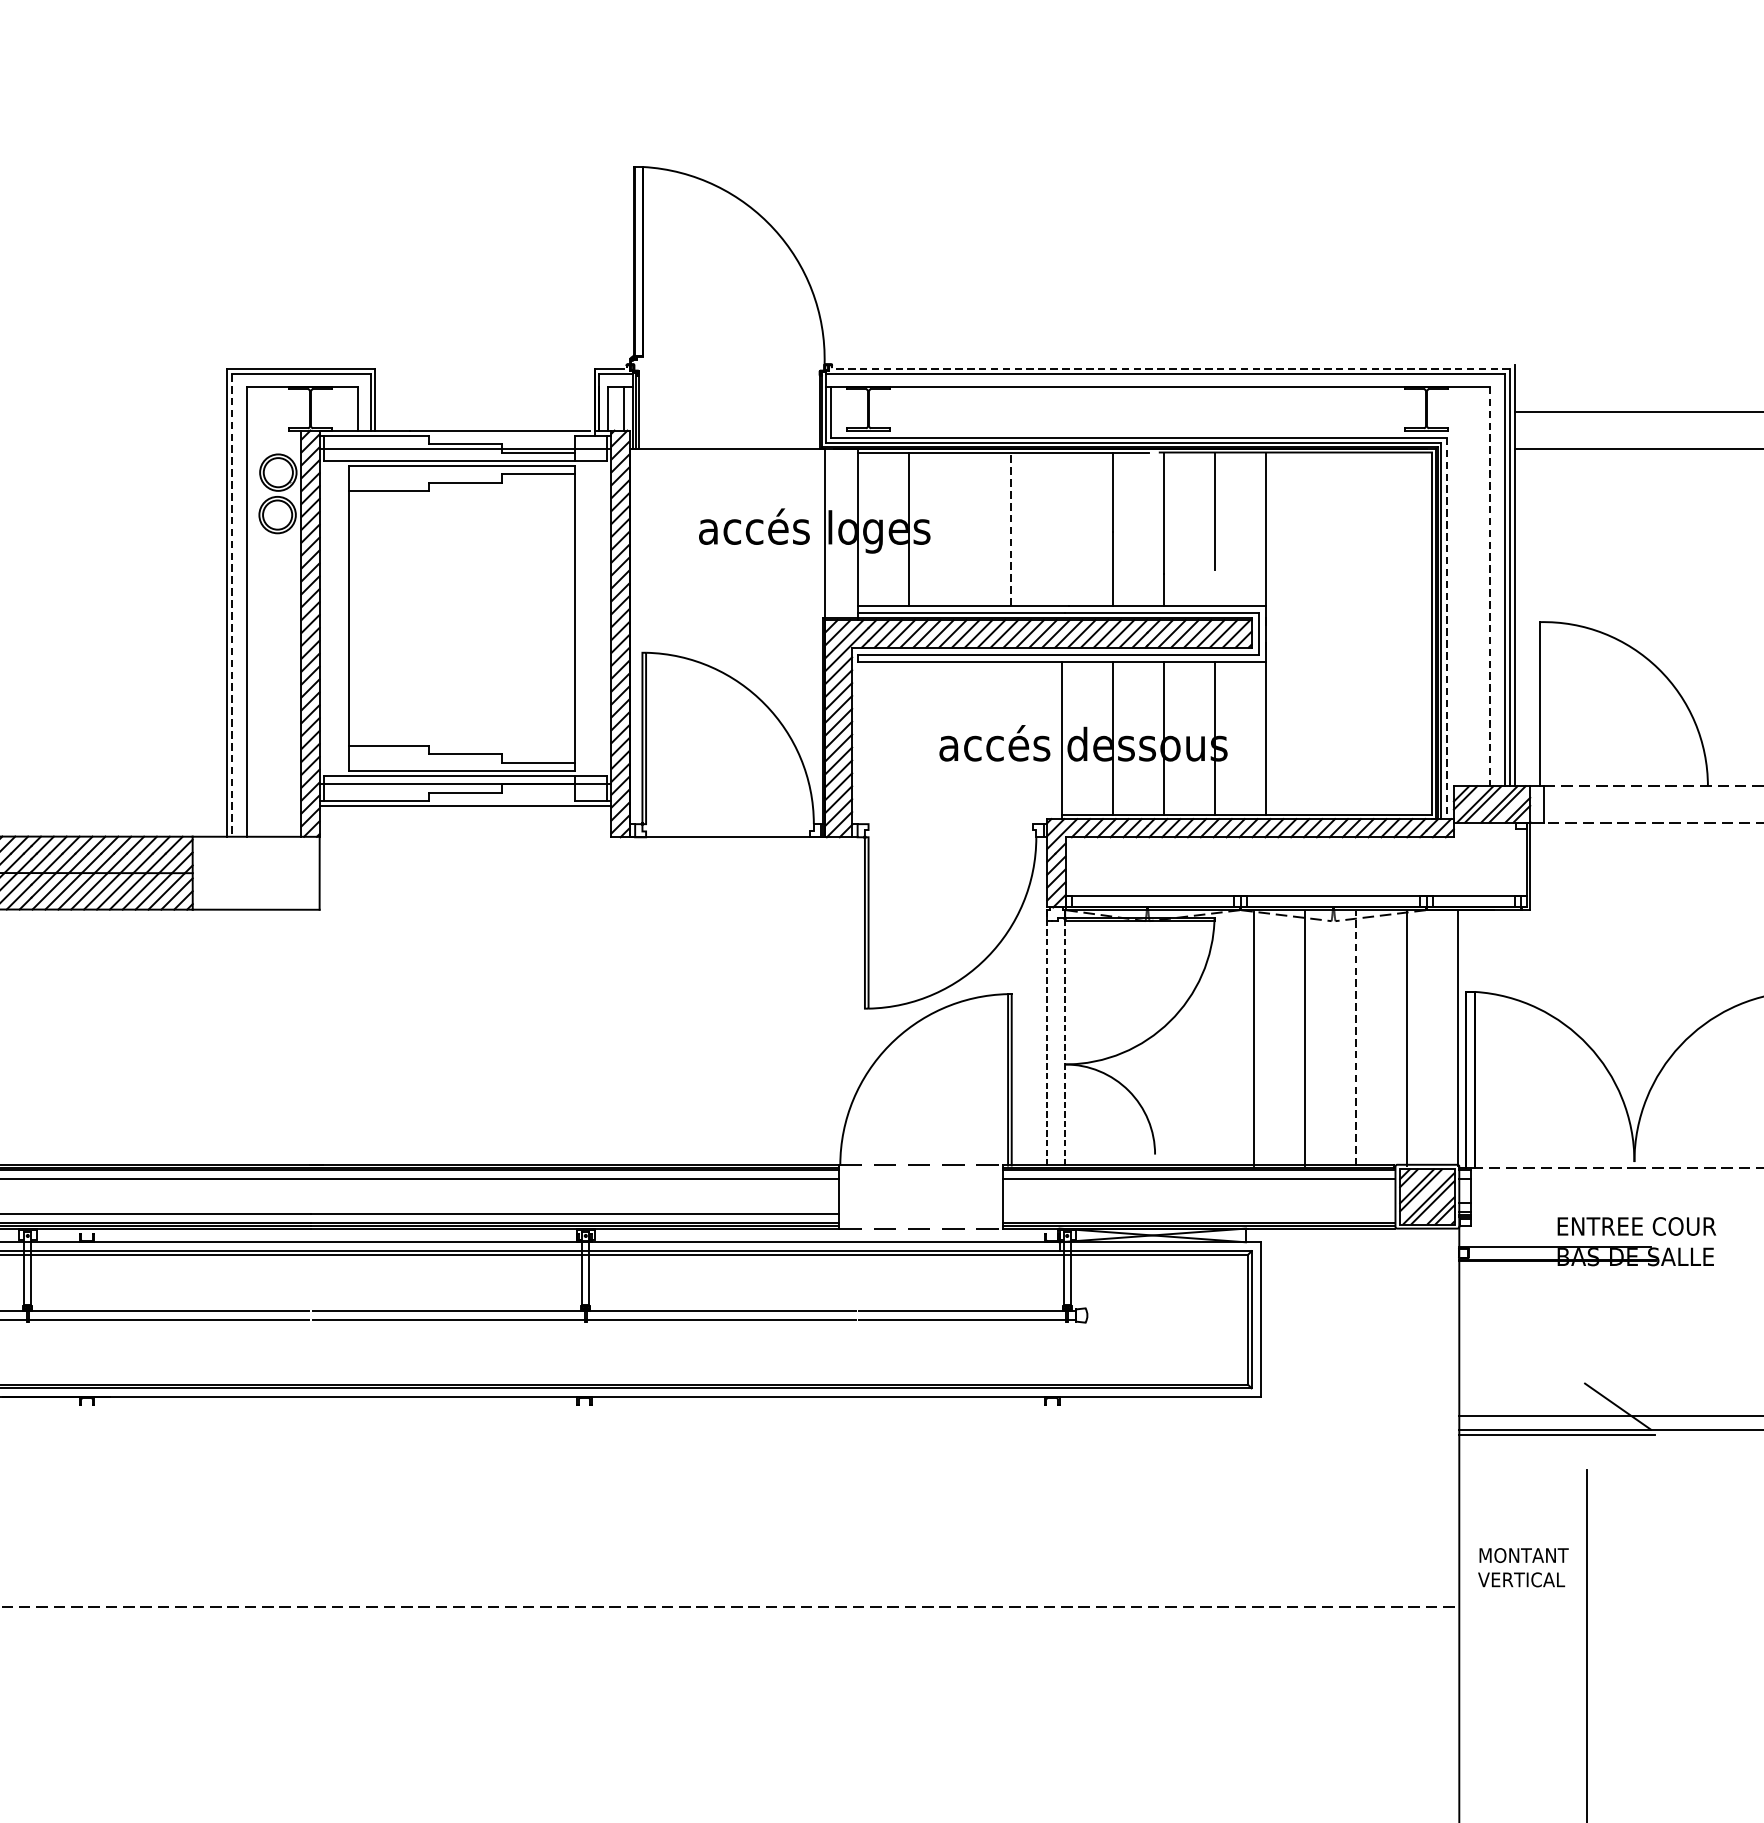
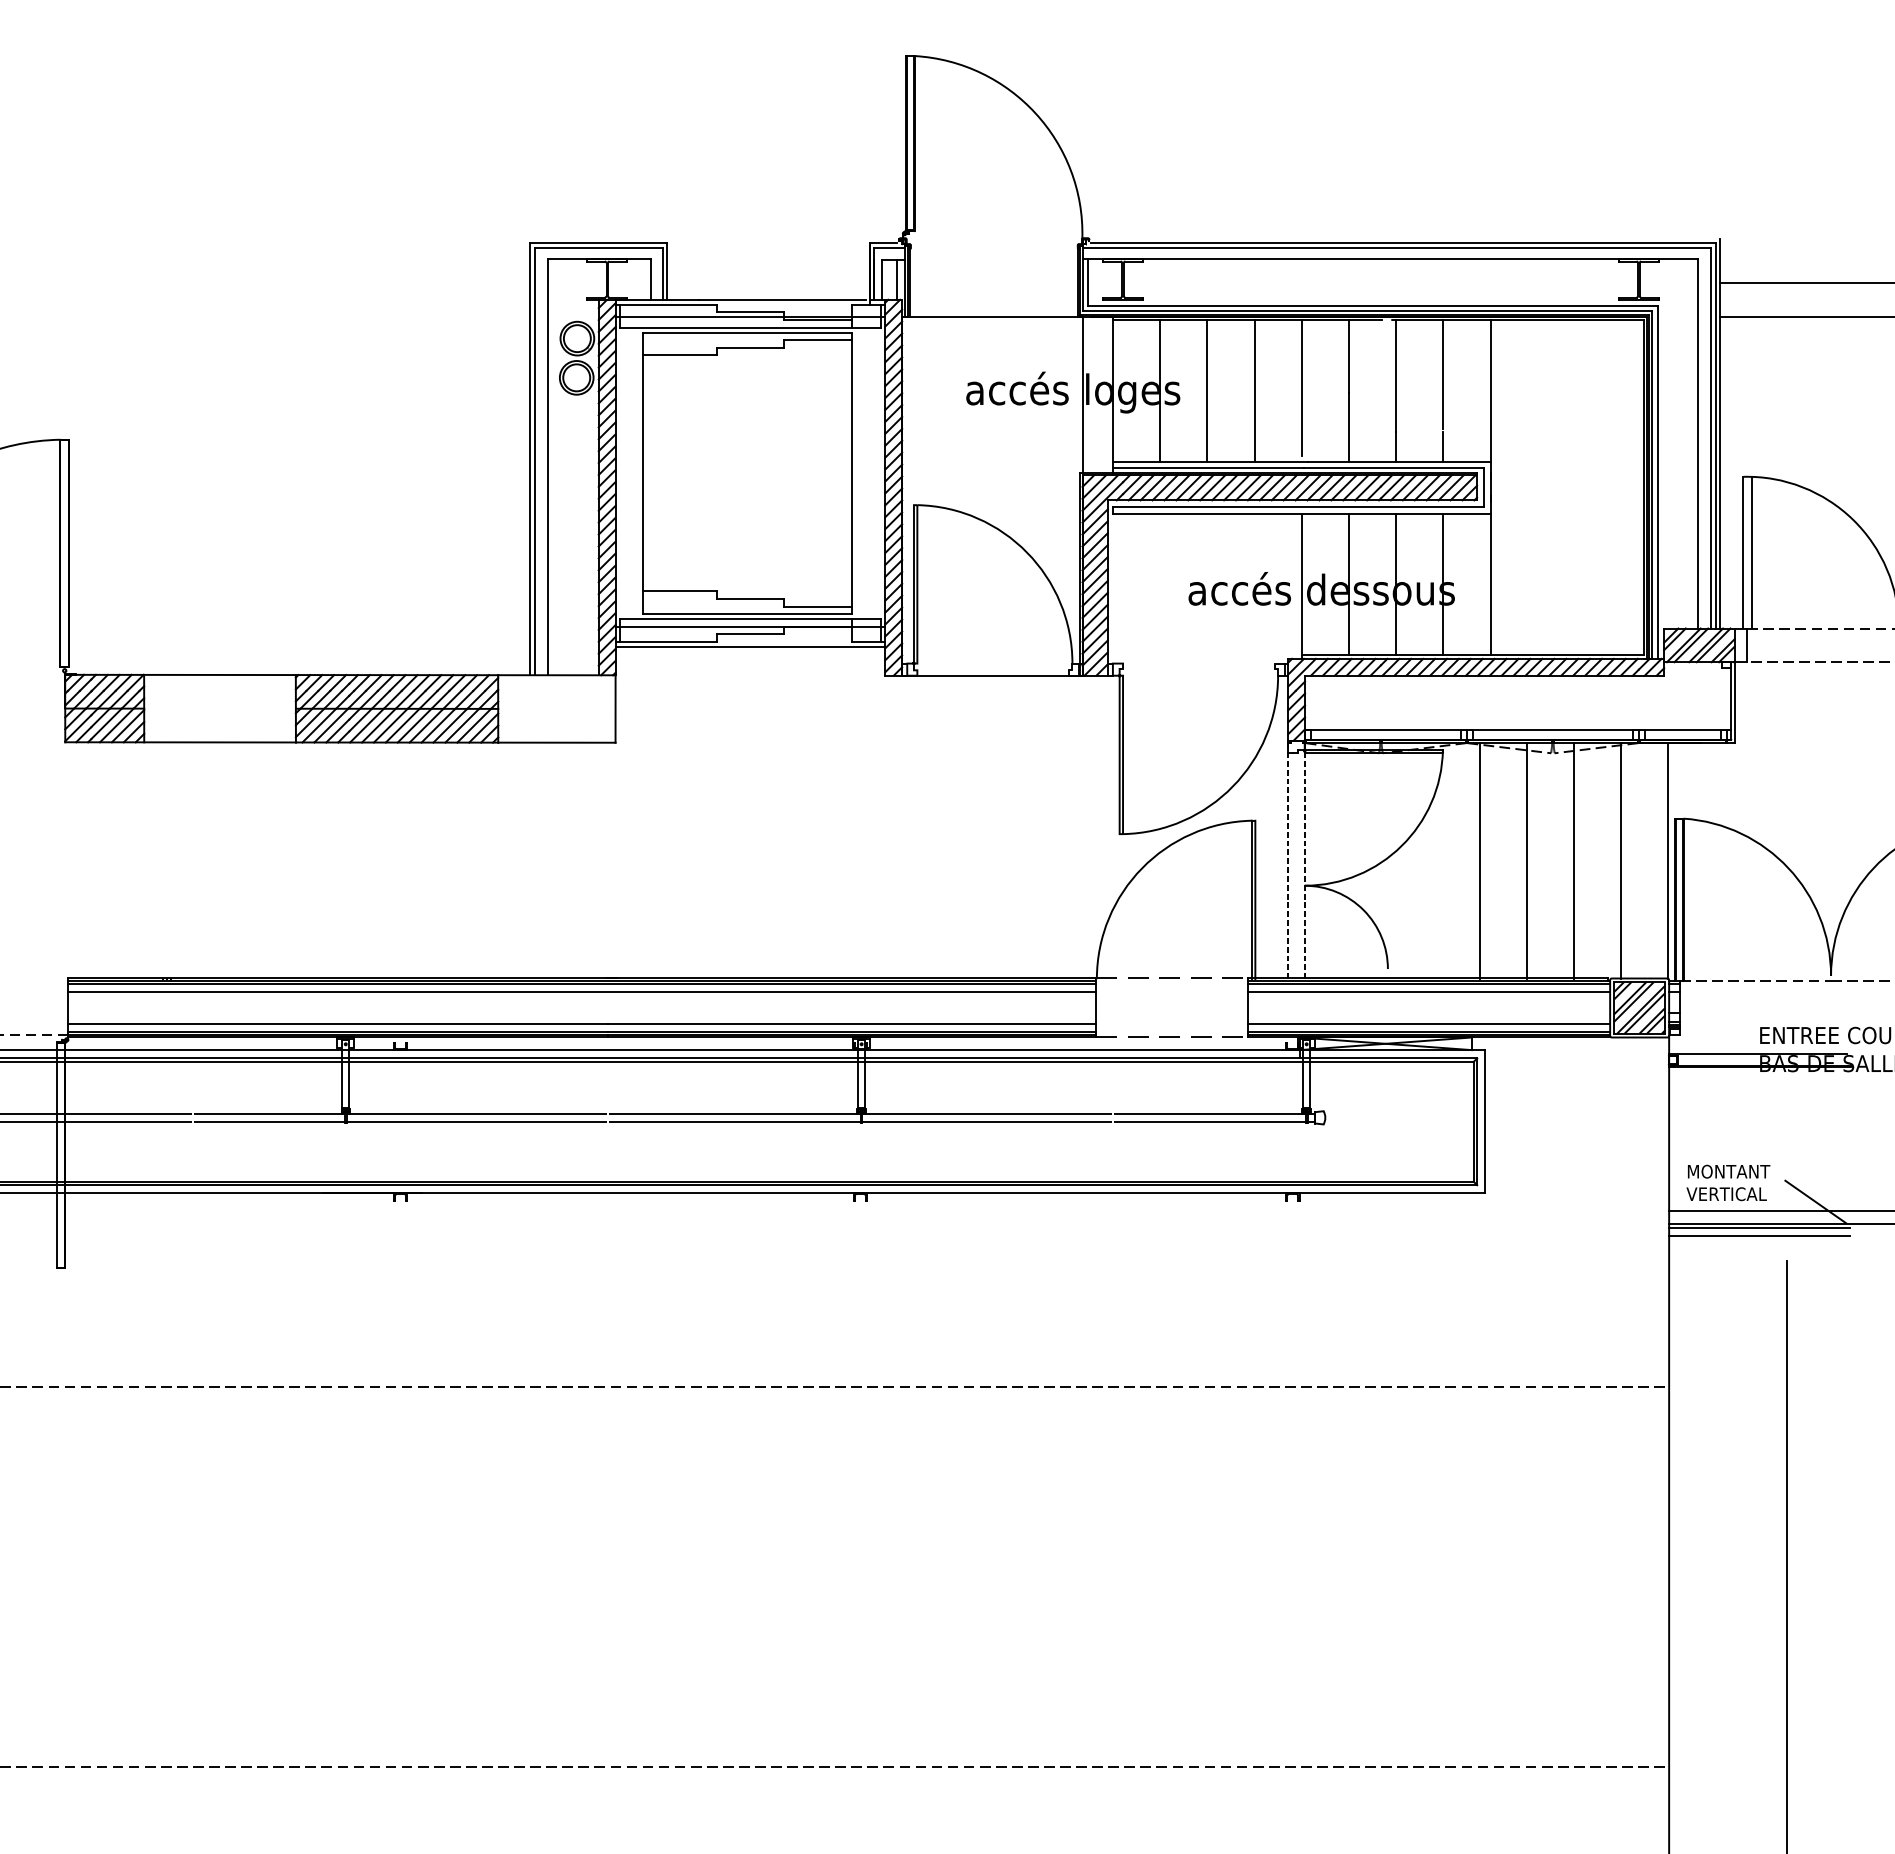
line: (1171, 368) -> (1403, 242), dashed -> solid
line: (1061, 525) -> (1301, 387), added
line: (959, 528) -> (1207, 390), added
line: (1010, 528) -> (1254, 390), dashed -> solid
line: (1489, 586) -> (1697, 443), dashed -> solid
line: (1215, 589) -> (1443, 446), added
line: (231, 605) -> (534, 461), dashed -> solid
line: (1446, 629) -> (1657, 483), dashed -> solid
line: (1549, 703) -> (1752, 552), added
line: (1355, 1038) -> (1573, 861), dashed -> solid
line: (1199, 1213) -> (1428, 1023), added
line: (1557, 1443) -> (1759, 1236), added
text: (1523, 1567) -> (1728, 1182), moved

